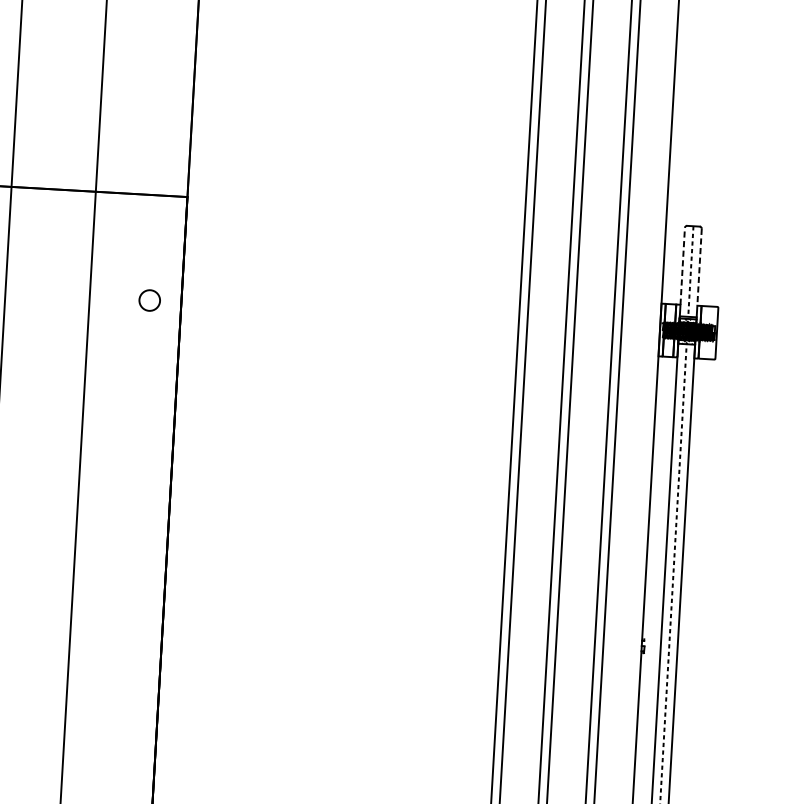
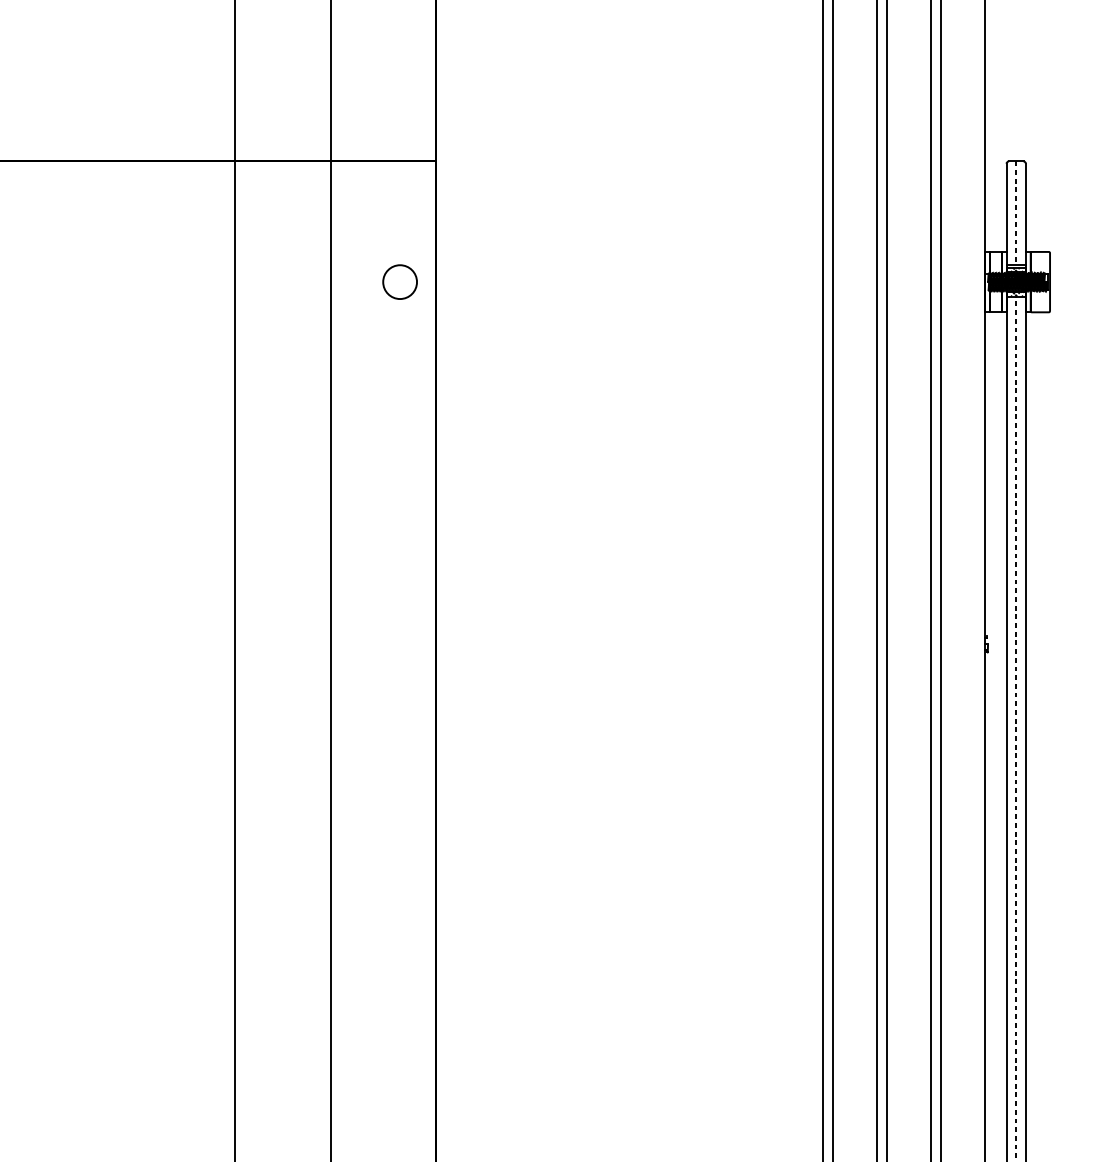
line: (682, 265) -> (1006, 207), dashed -> solid
line: (699, 267) -> (1025, 208), dashed -> solid
circle: (149, 299) -> (399, 281), size x1.43

